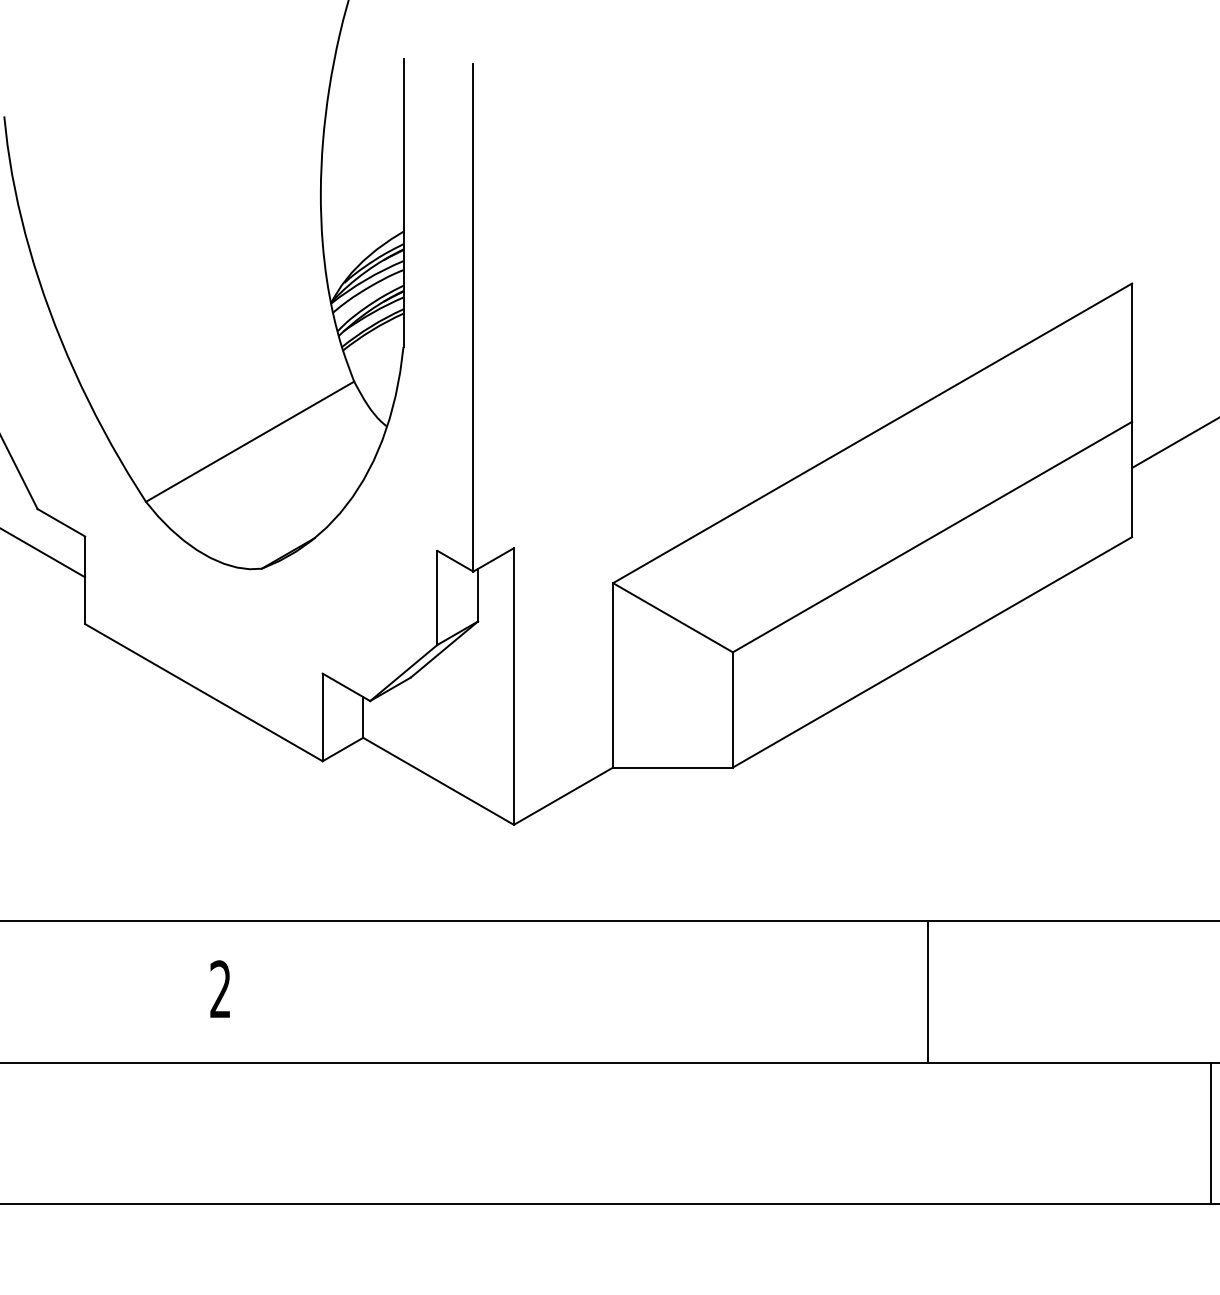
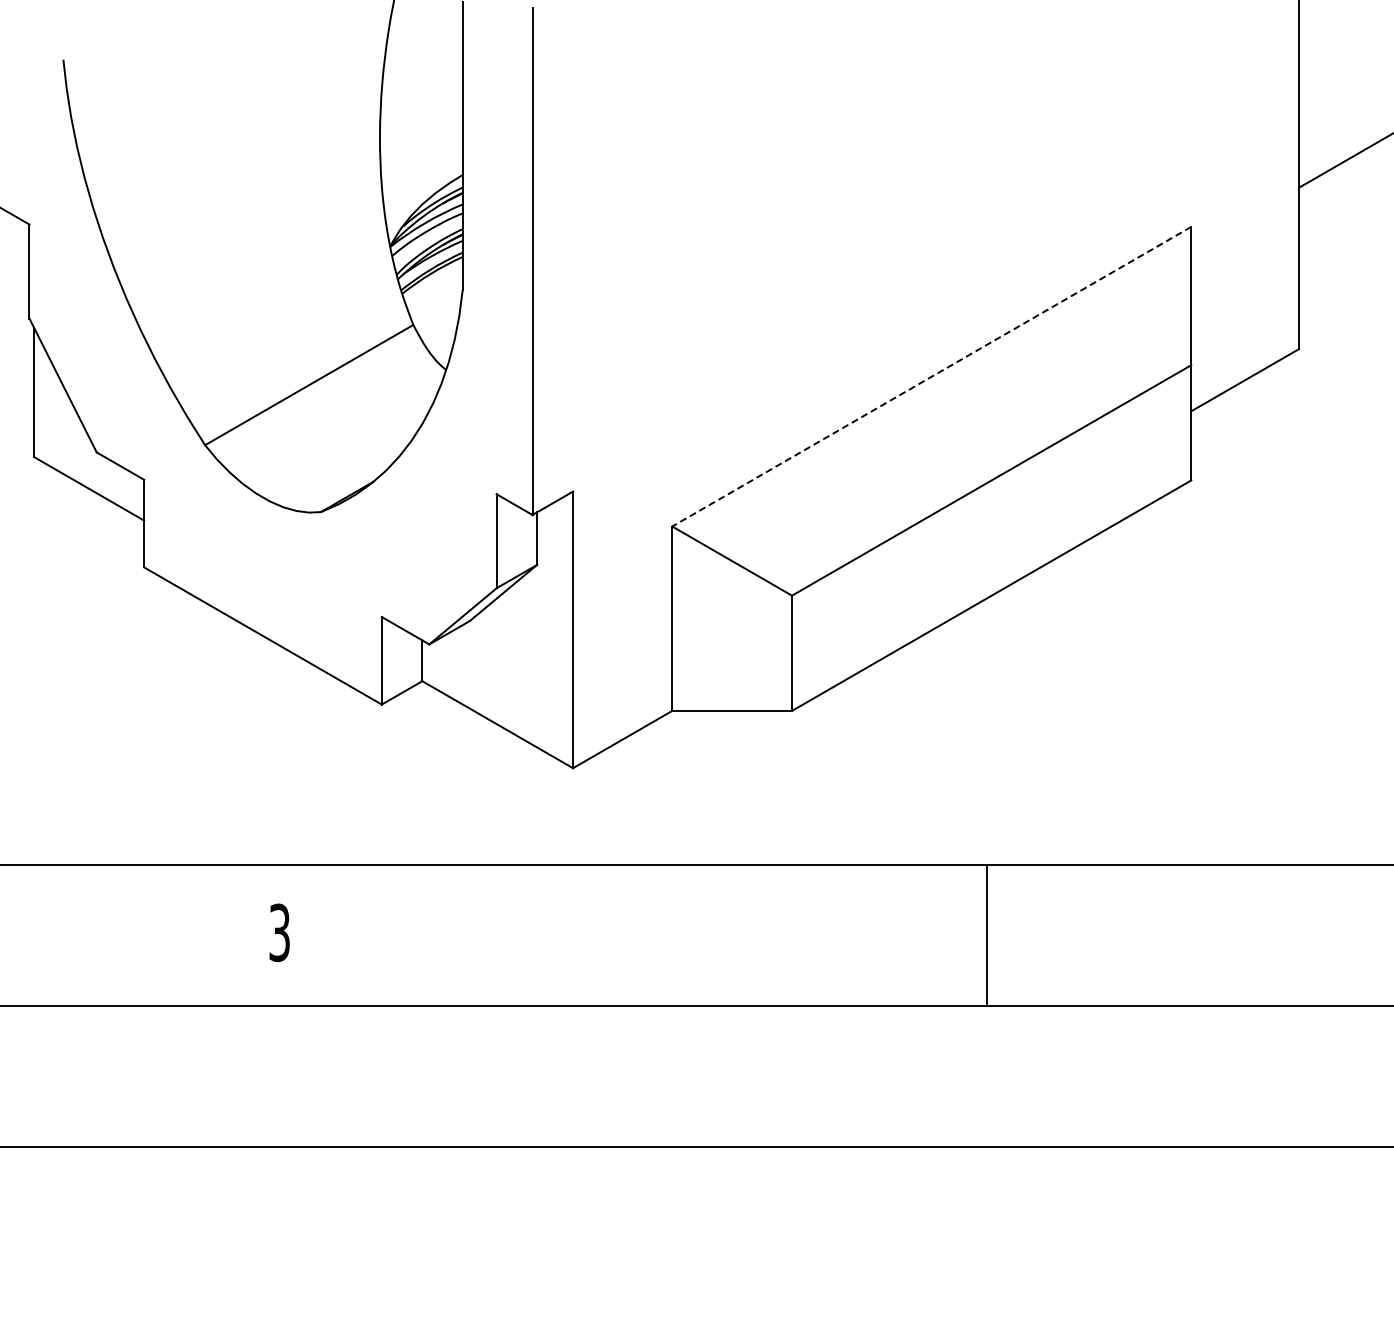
line: (872, 433) -> (931, 376), solid -> dashed
text: (220, 989) -> (279, 932), 2 -> 3
line: (1210, 1133) -> (1269, 1076), removed

